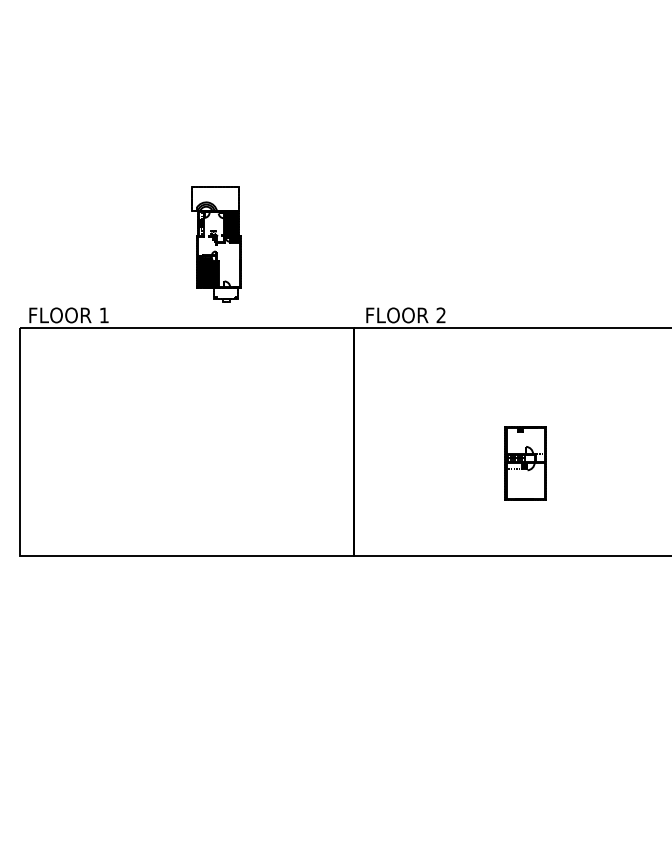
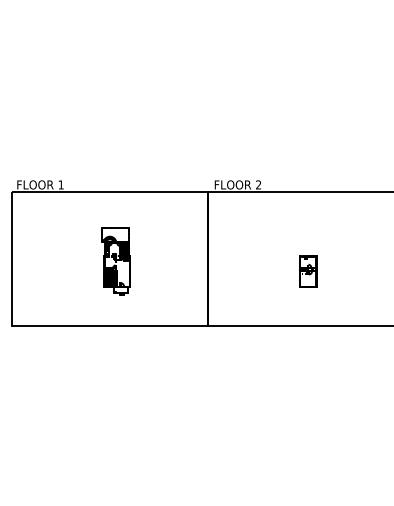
part: (215, 244) -> (115, 261), moved
part: (526, 463) -> (308, 271), size x0.71

